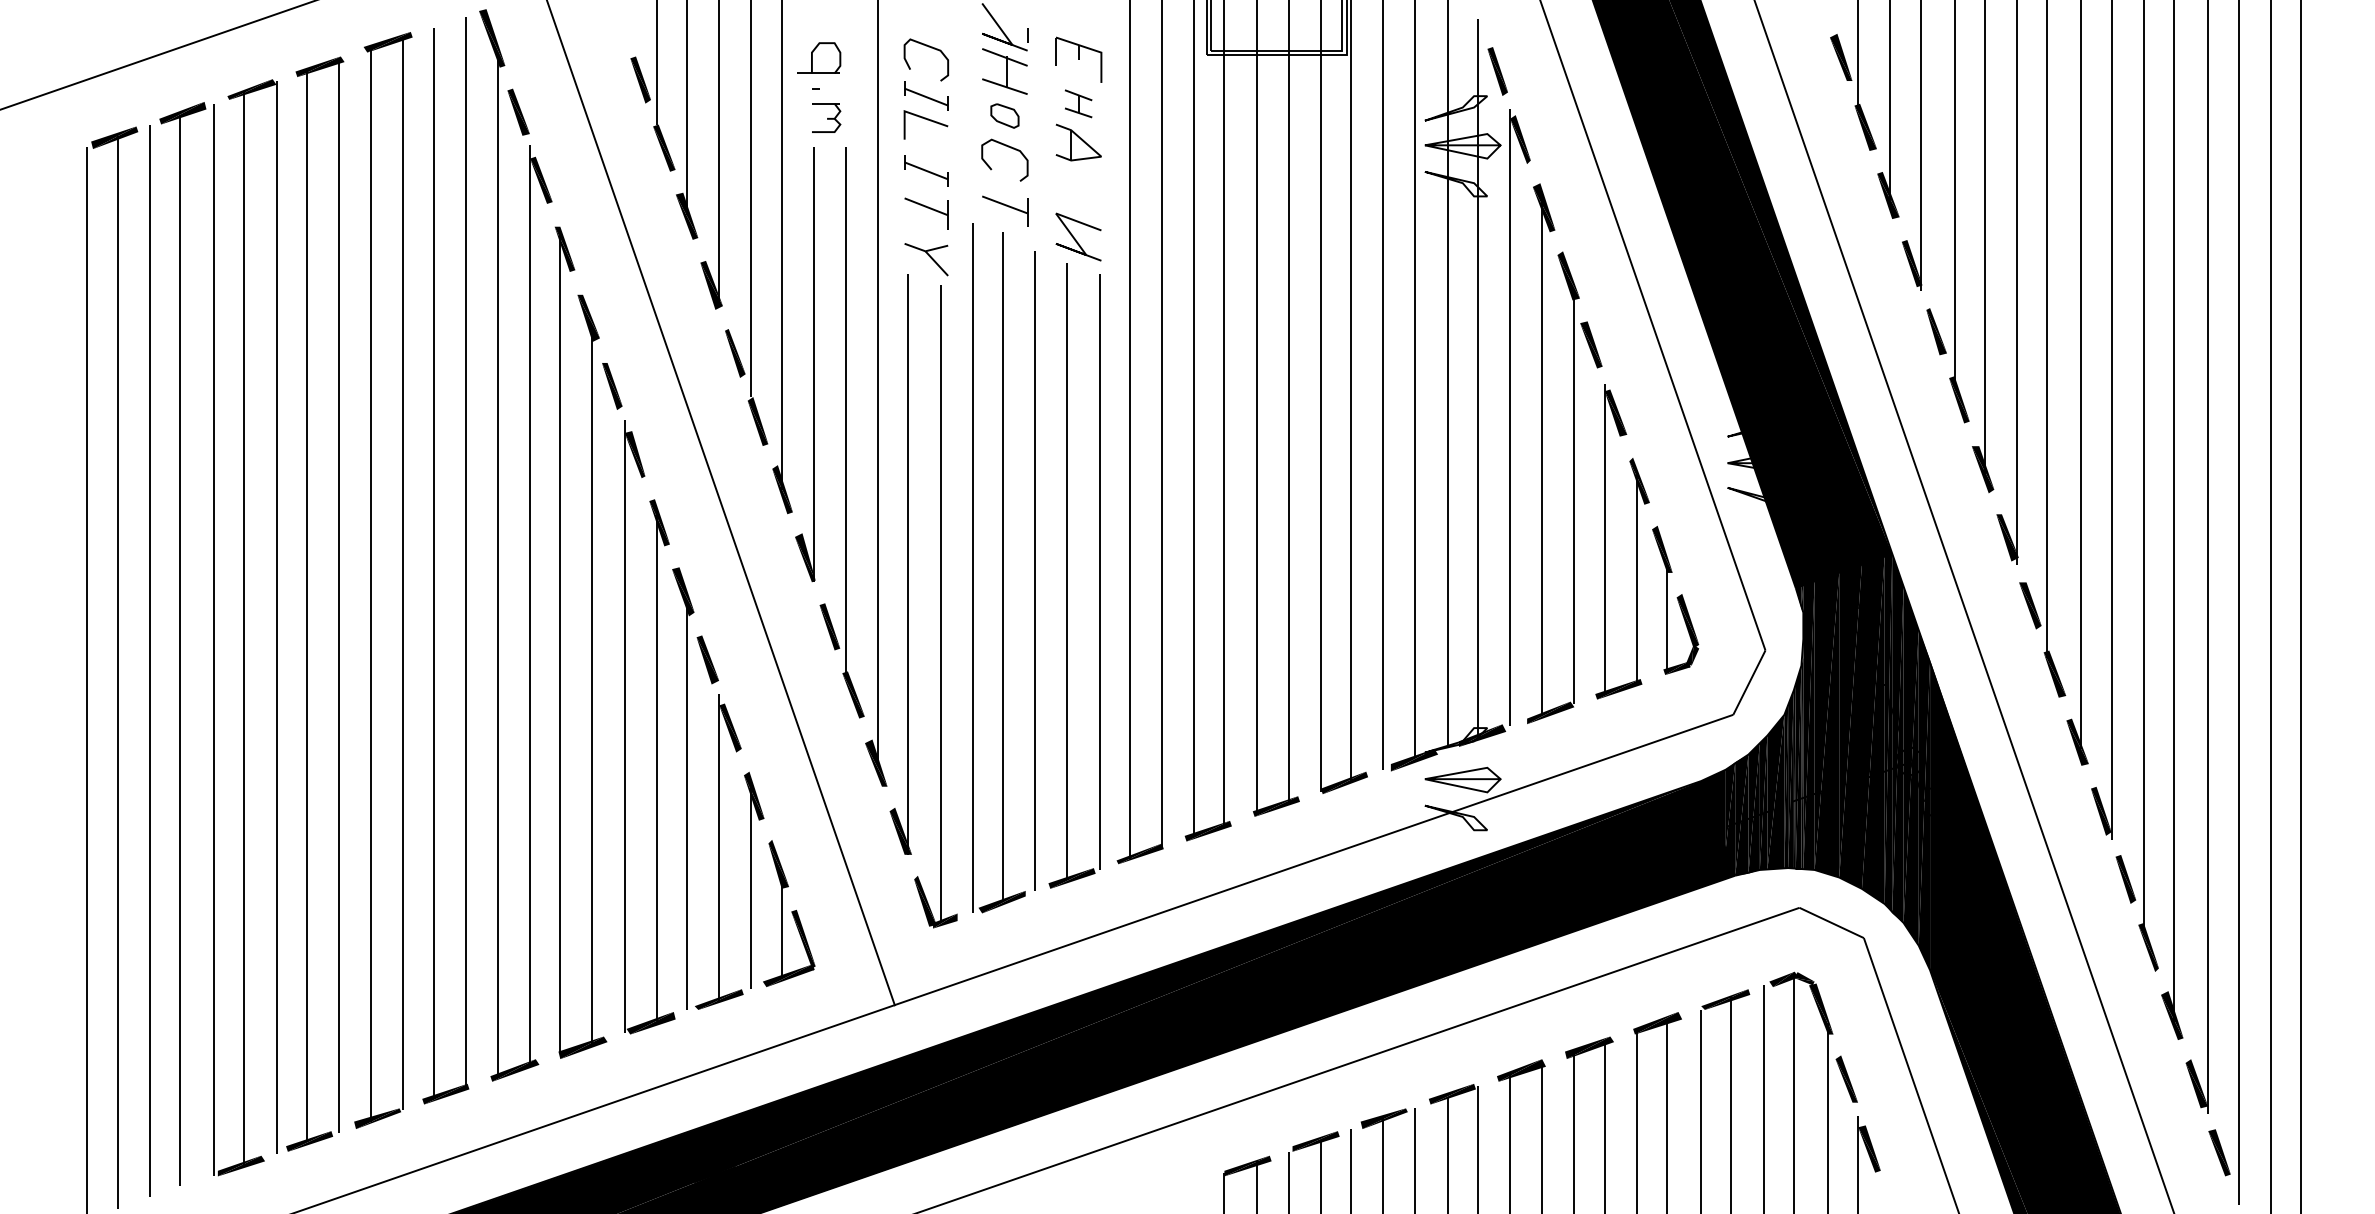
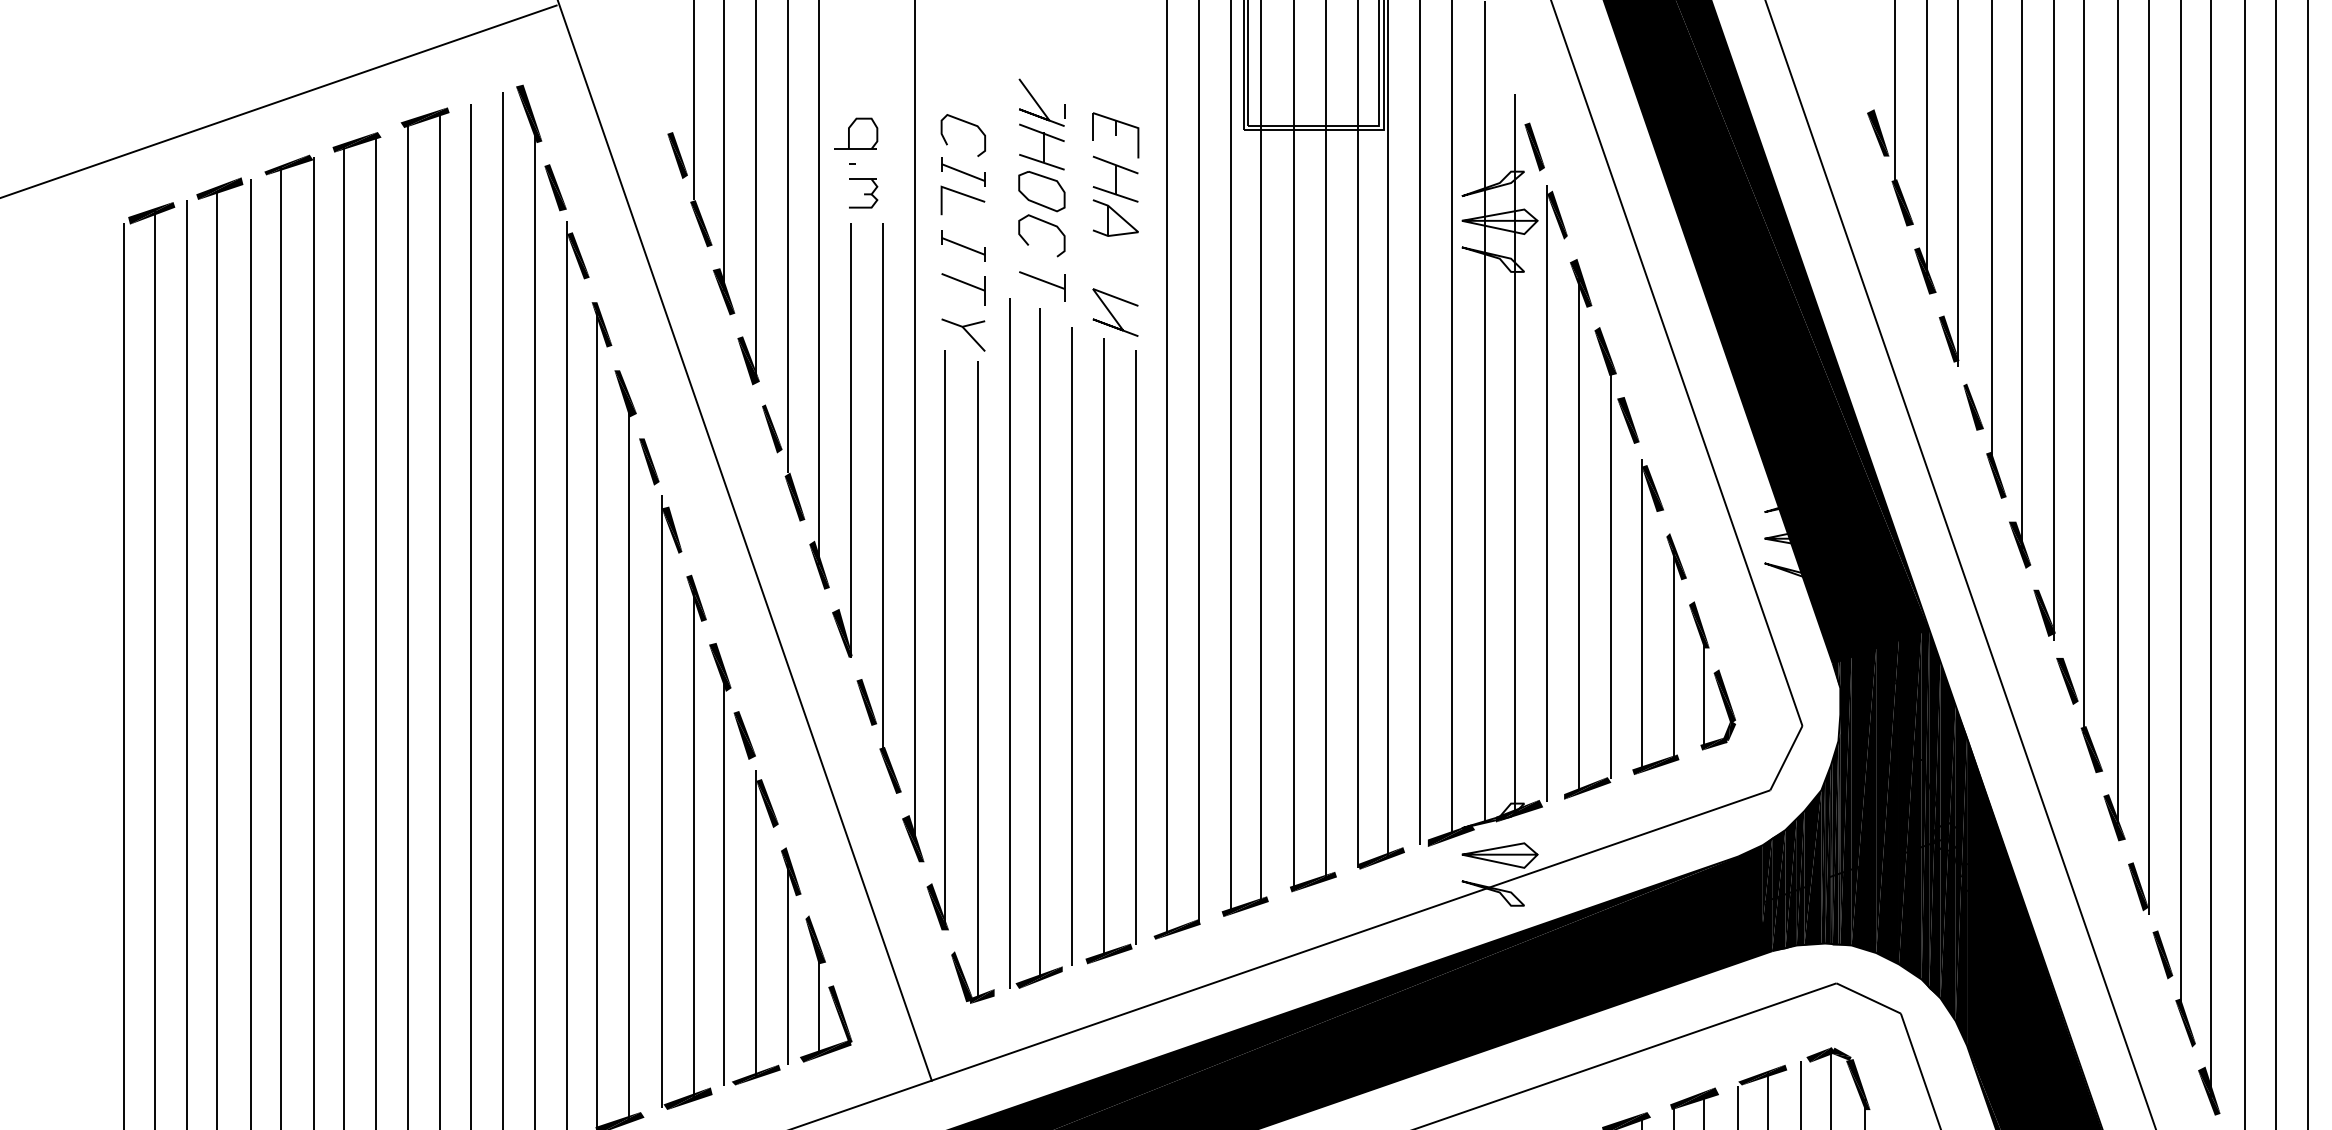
part: (1078, 103) -> (1115, 179), size x1.67
part: (1004, 115) -> (1041, 191), size x1.67

